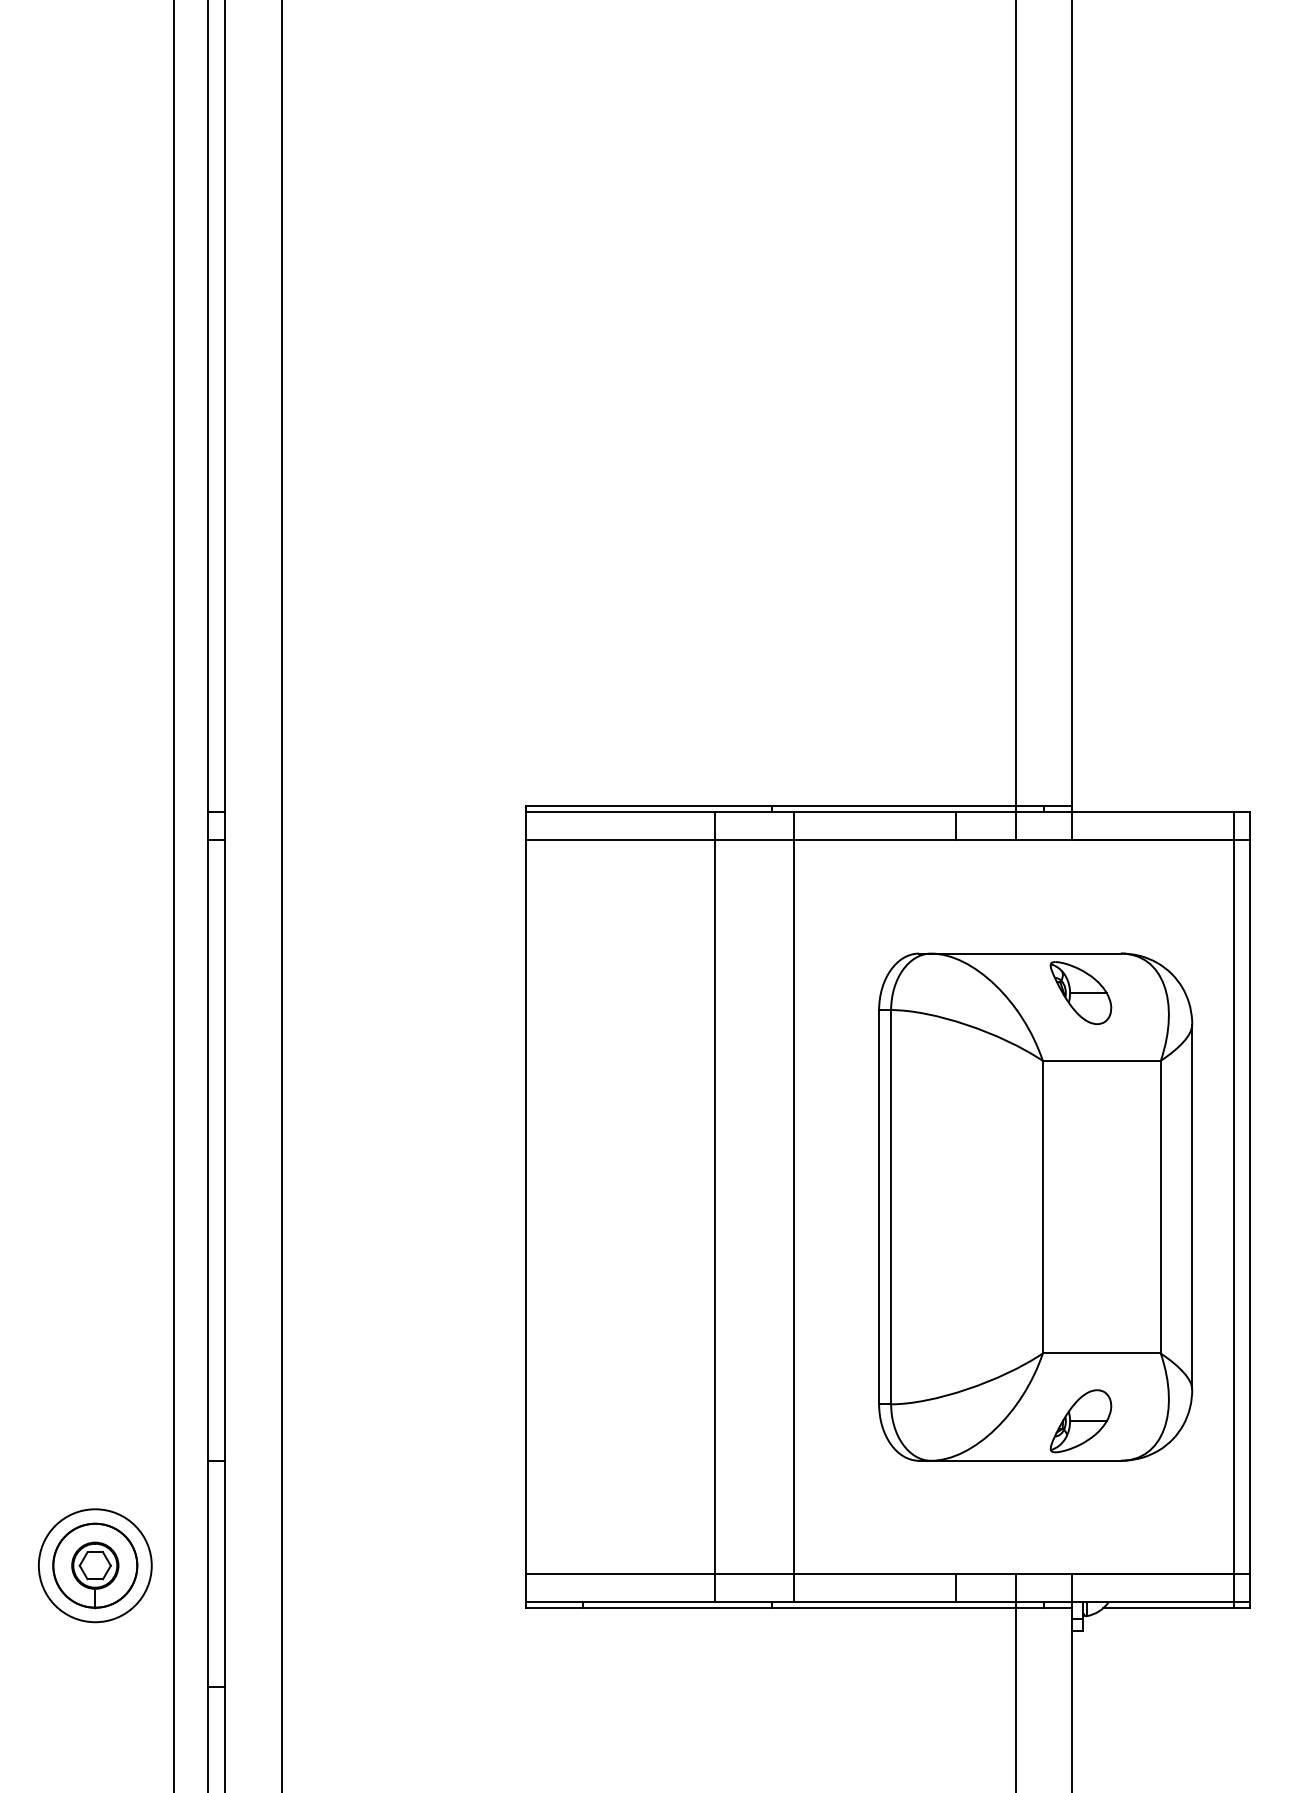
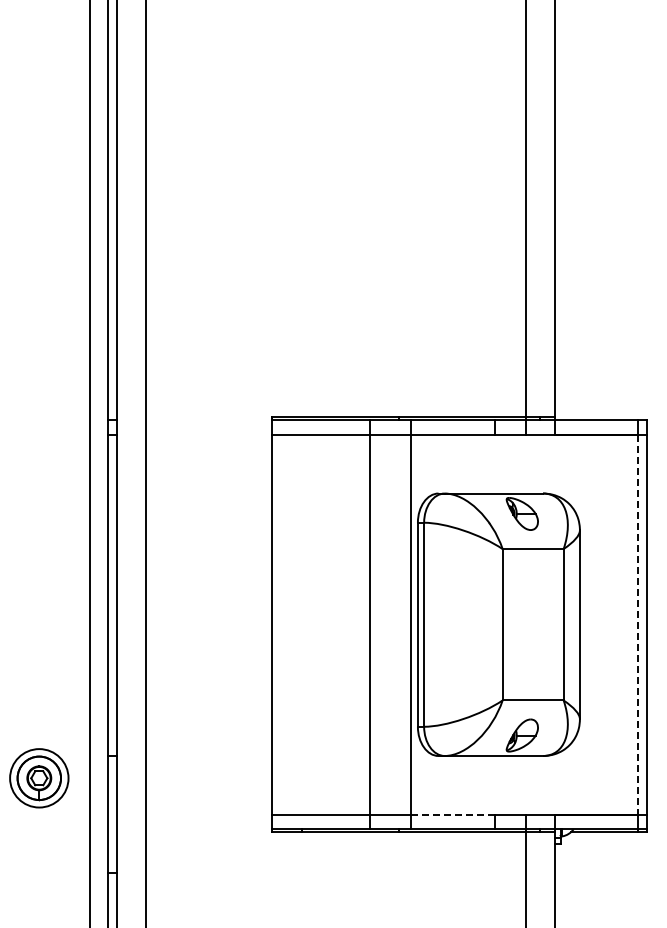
part: (1034, 1206) -> (498, 624), moved
line: (1233, 1206) -> (638, 624), solid -> dashed
part: (95, 1566) -> (39, 778), moved
line: (874, 1573) -> (452, 814), solid -> dashed

